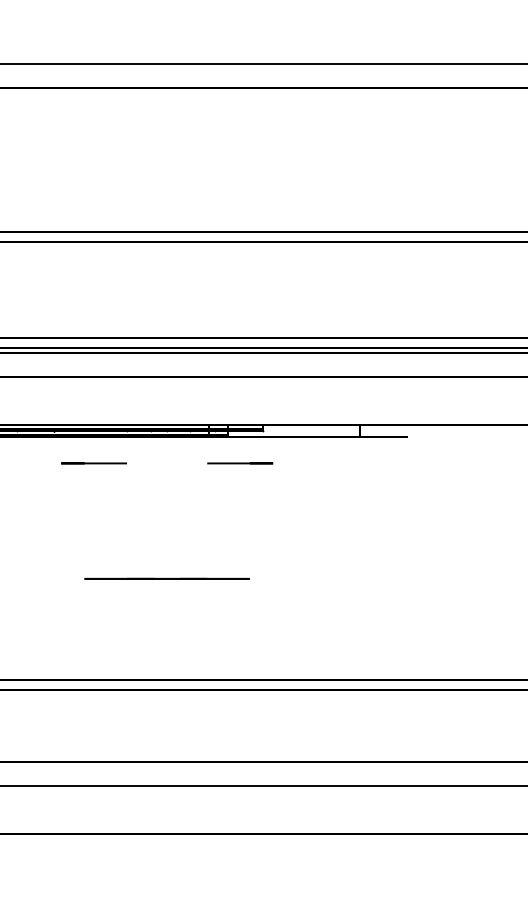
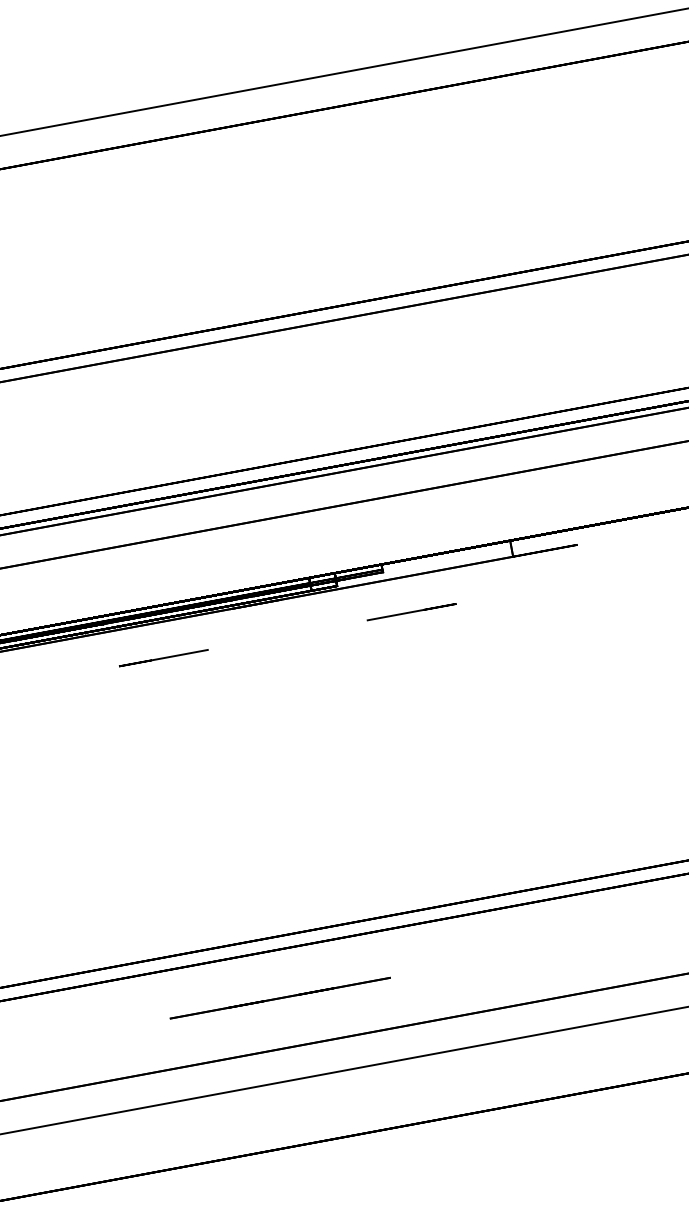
line: (240, 463) -> (411, 612), moved
line: (166, 578) -> (279, 997), moved

